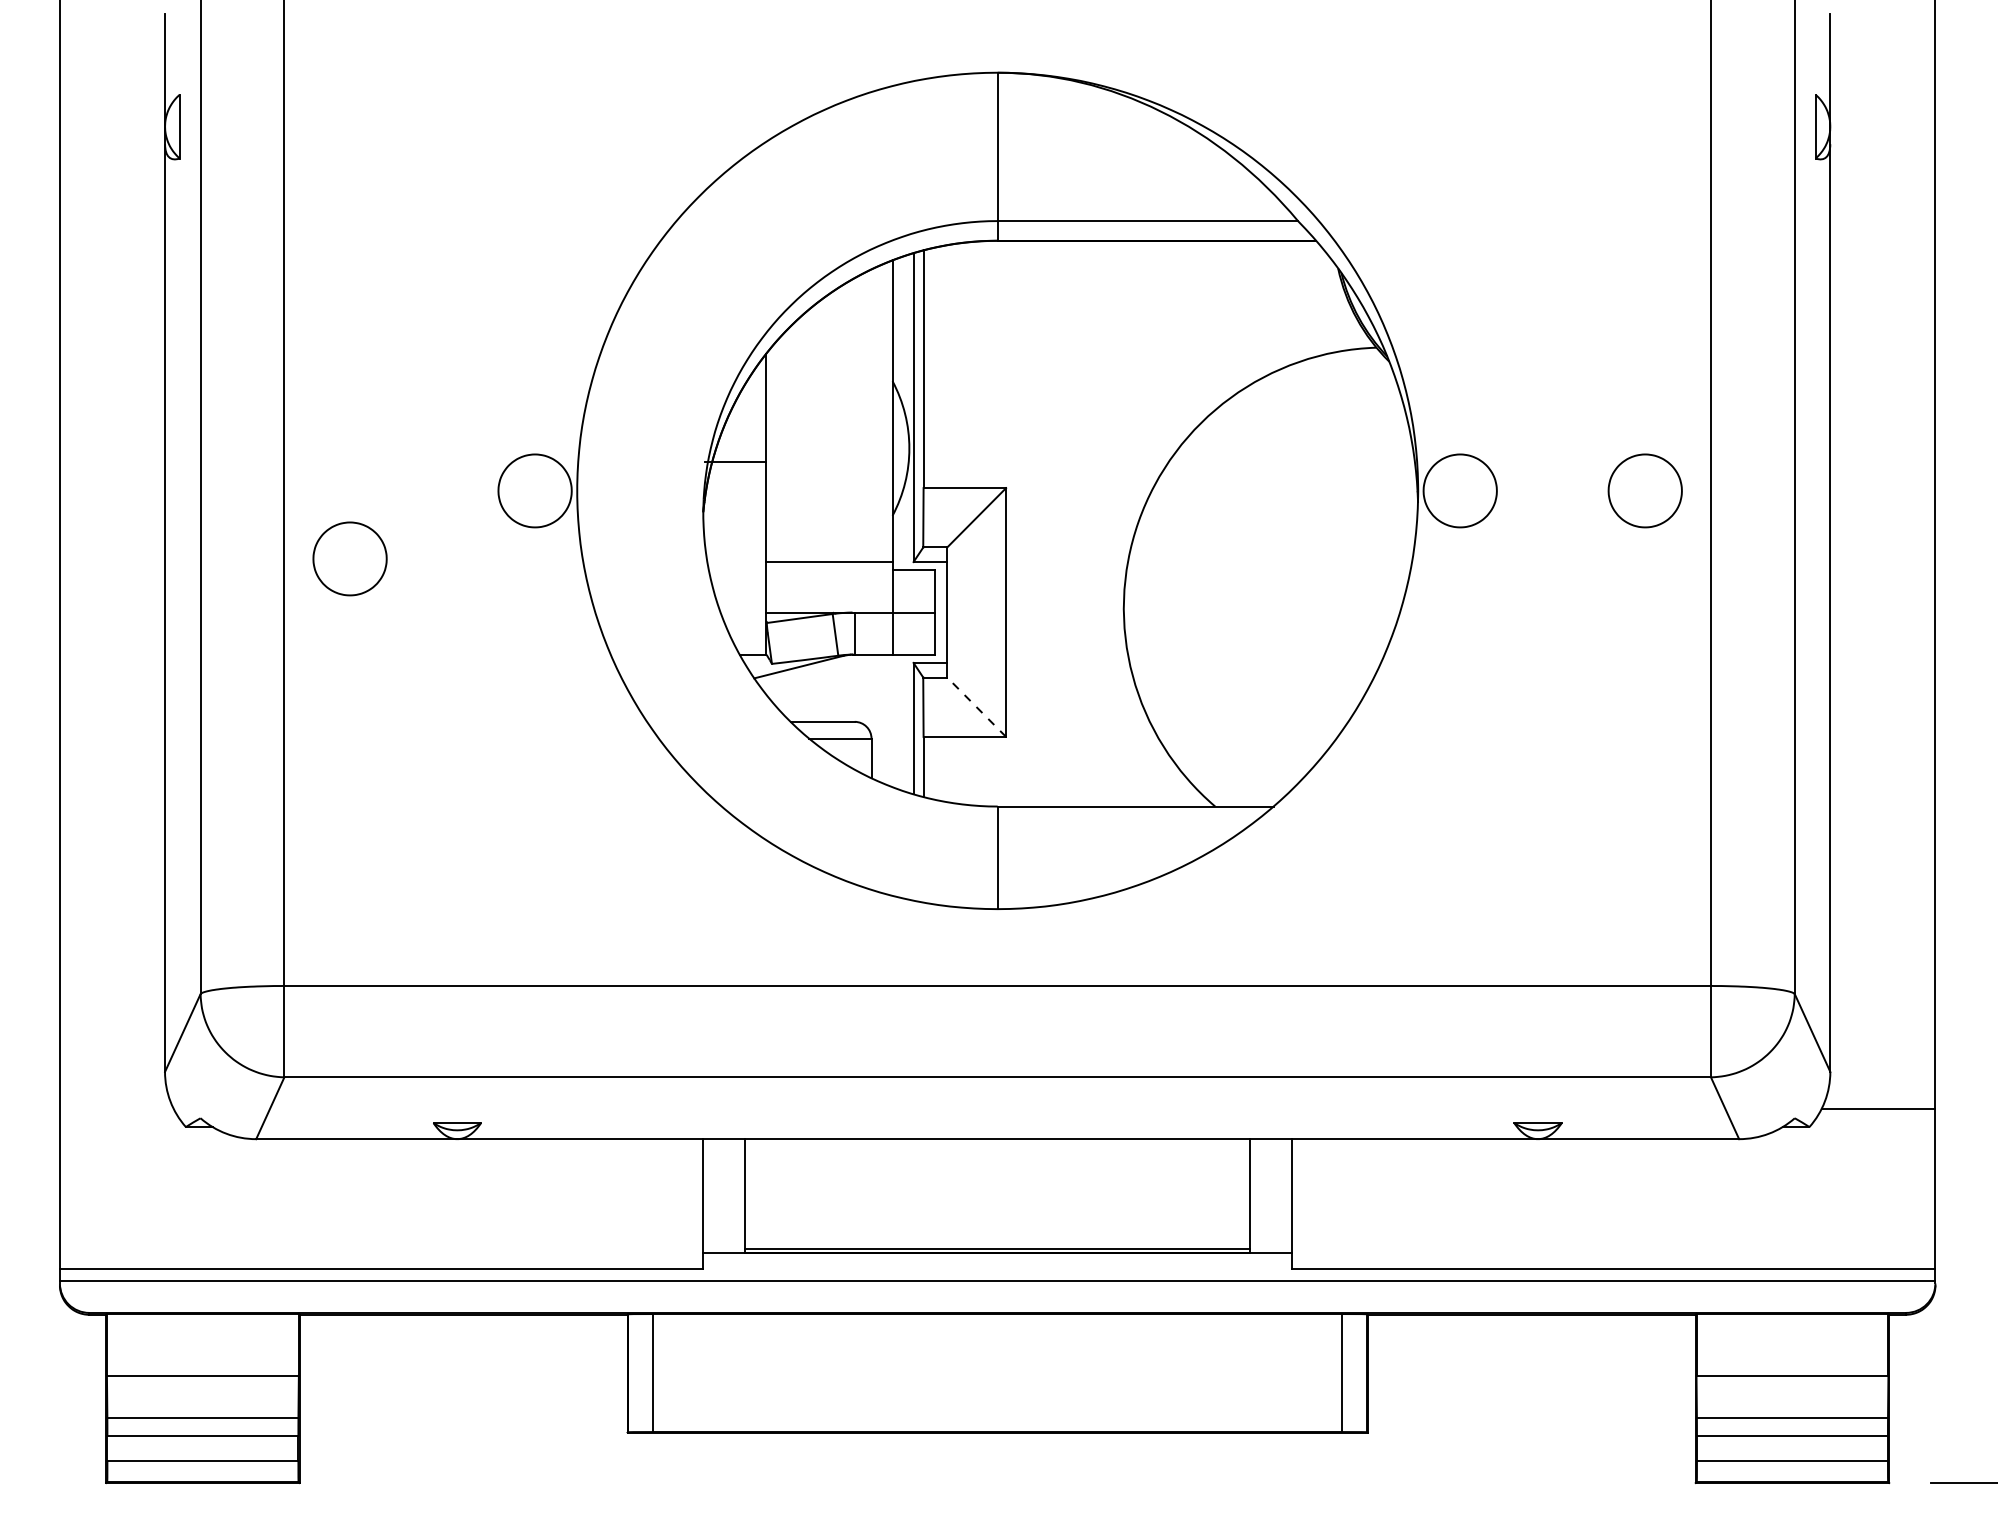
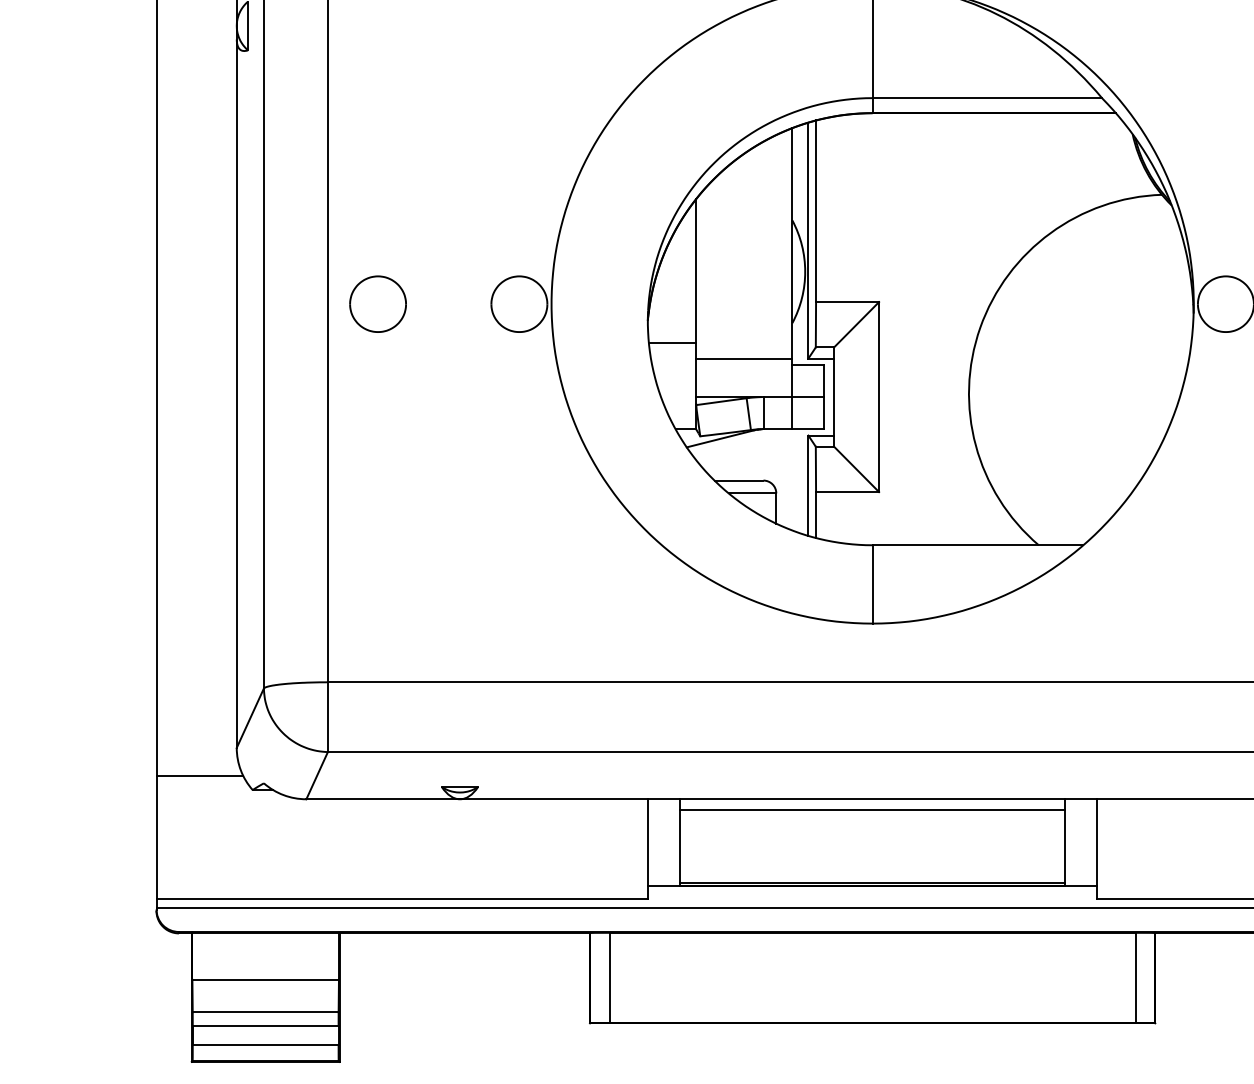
line: (735, 461) -> (672, 342), moved
part: (349, 558) -> (377, 303), moved
line: (976, 707) -> (856, 469), dashed -> solid
line: (116, 1109) -> (199, 776), added
line: (997, 1153) -> (872, 810), added

